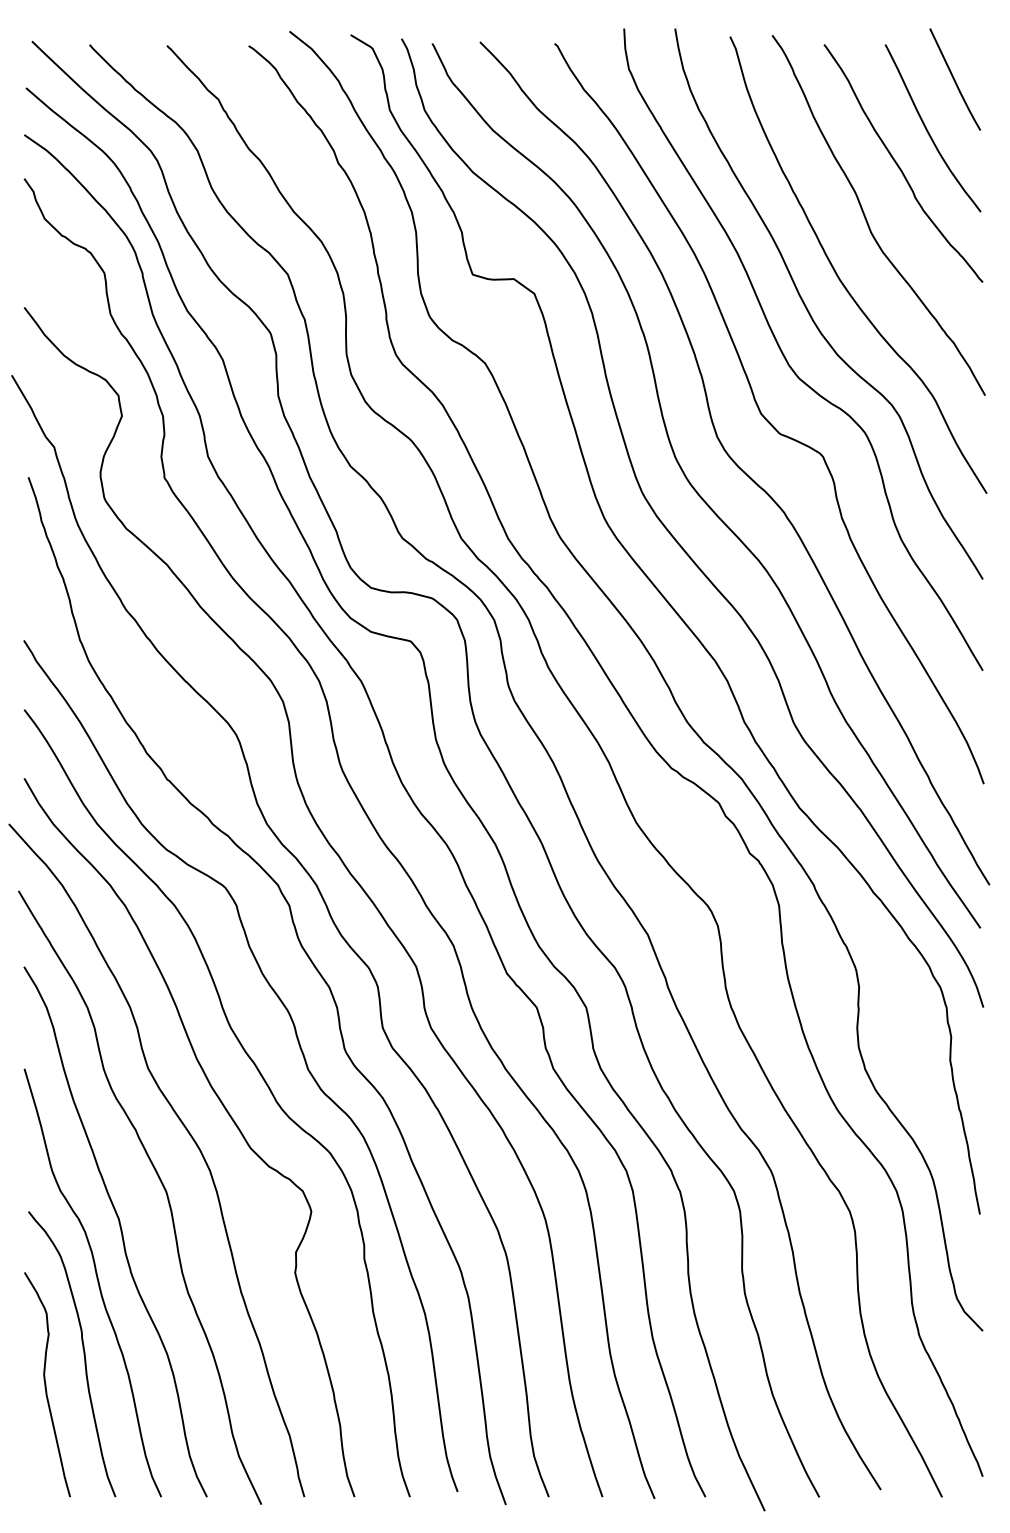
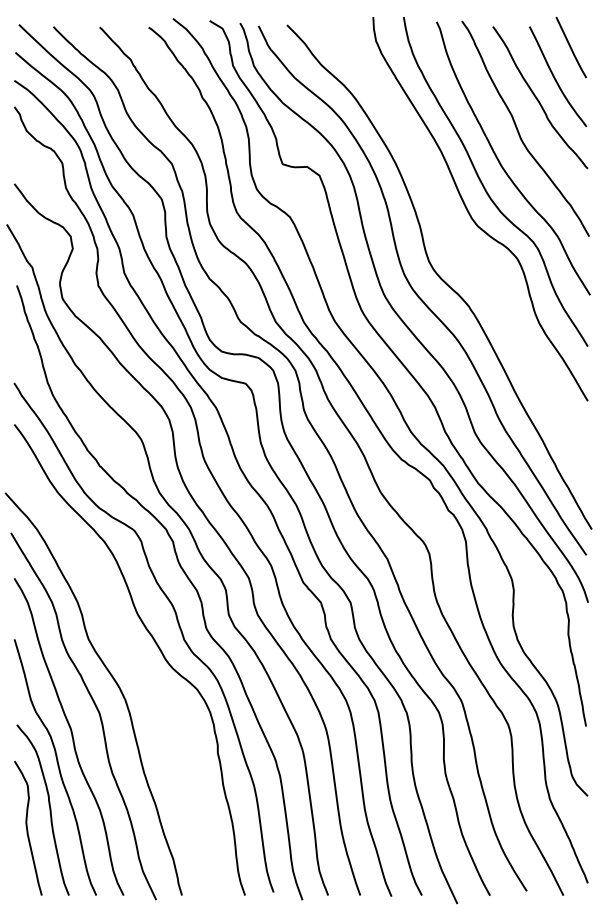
curve: (766, 417) -> (458, 249), removed
curve: (226, 1114) -> (135, 666), removed

